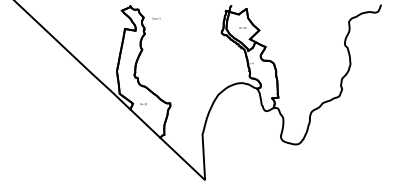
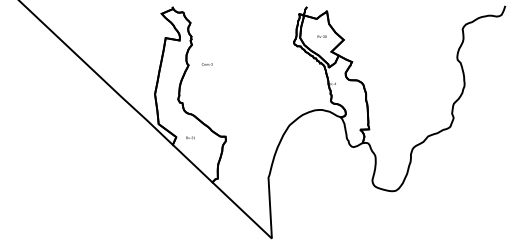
text: (155, 18) -> (206, 64), moved

